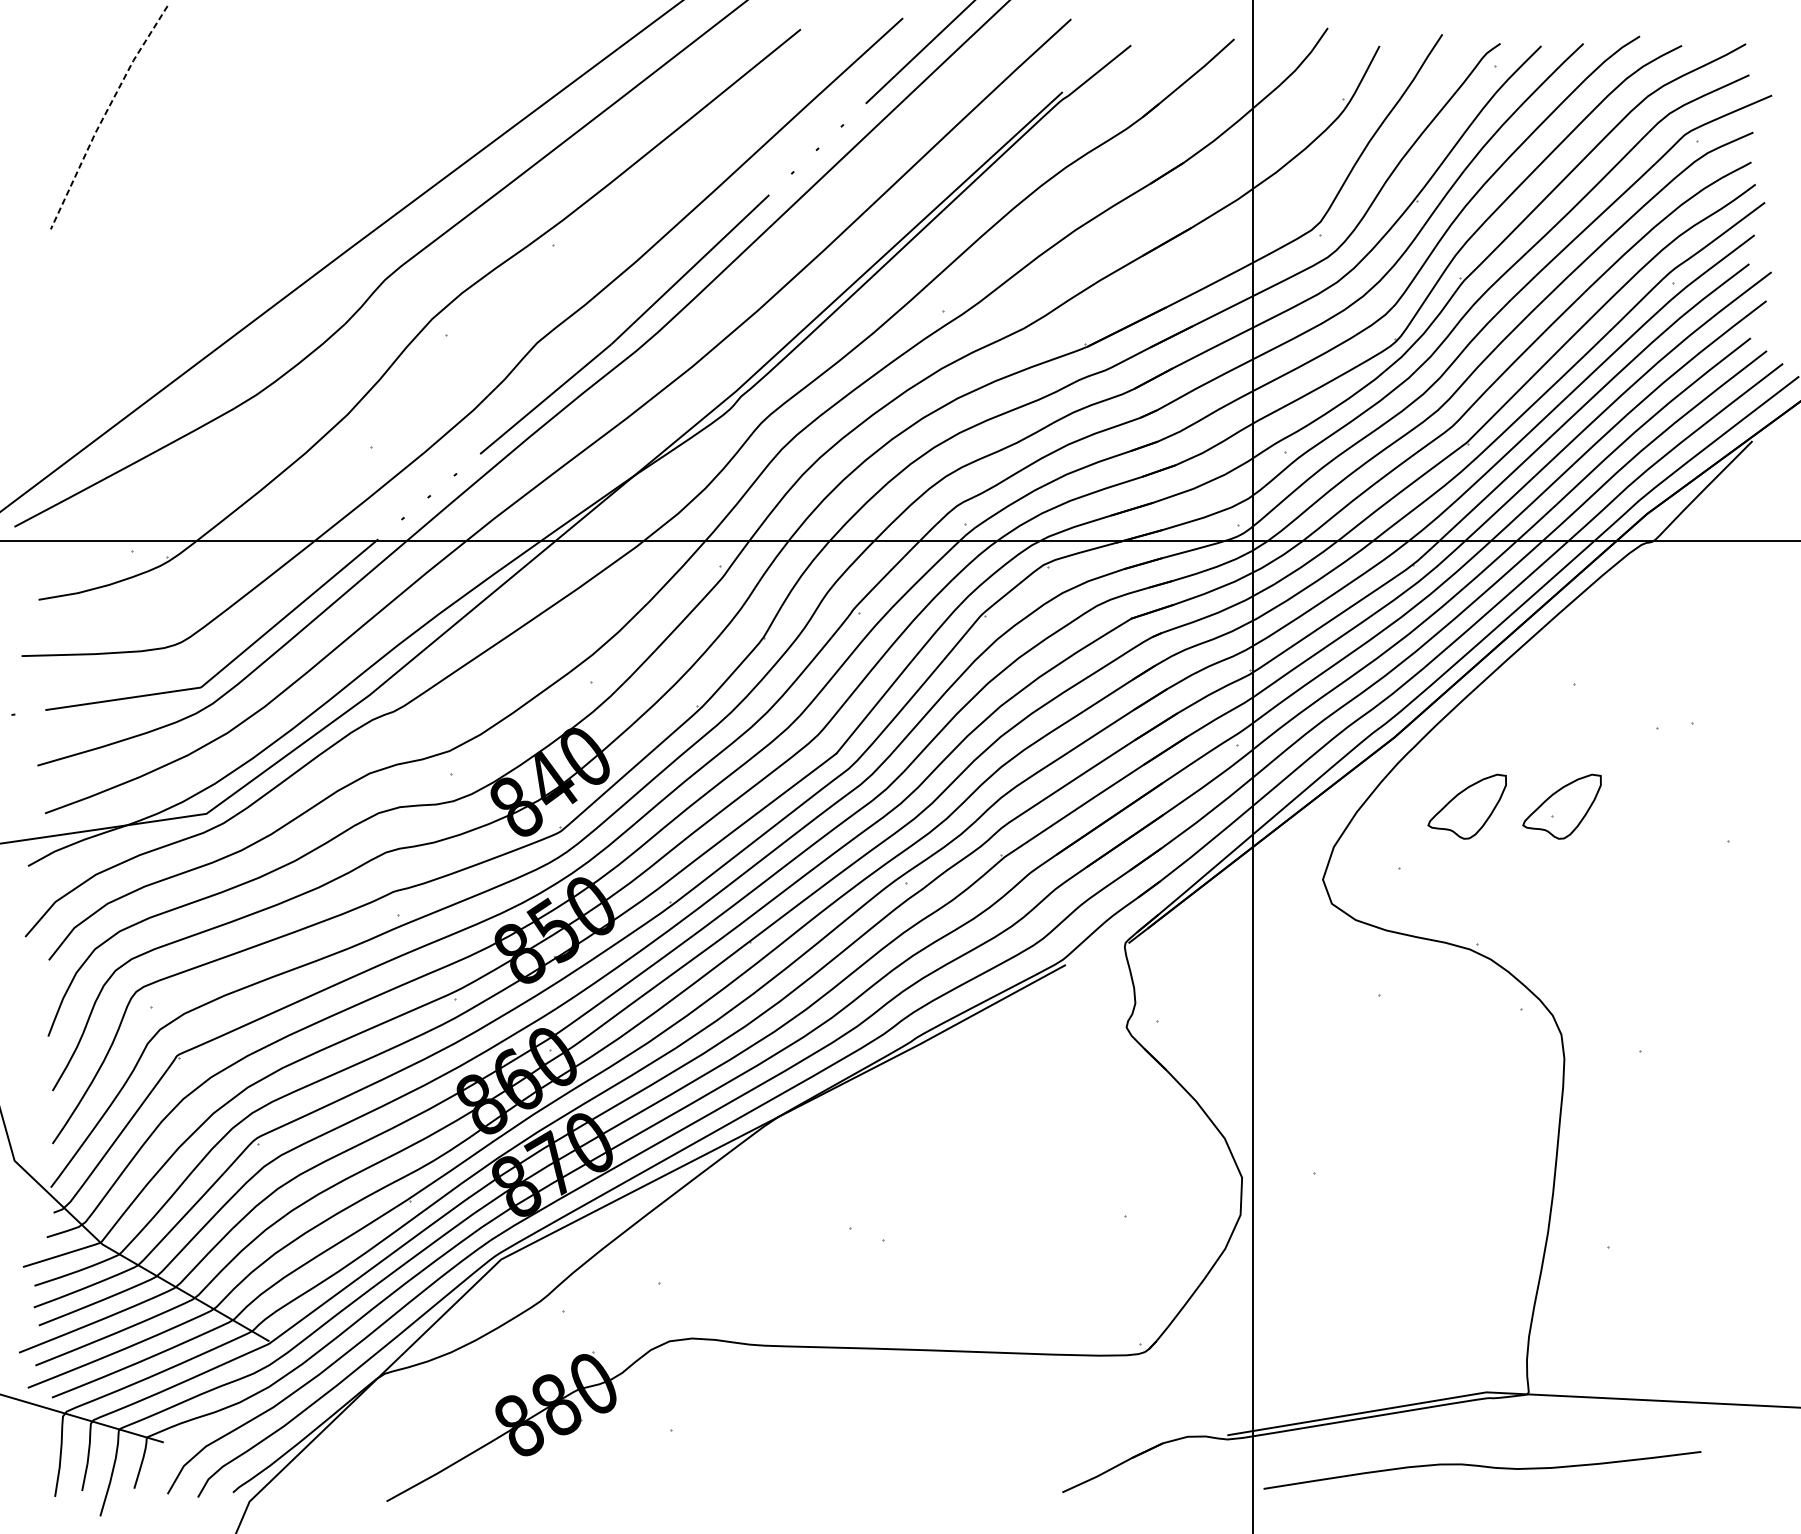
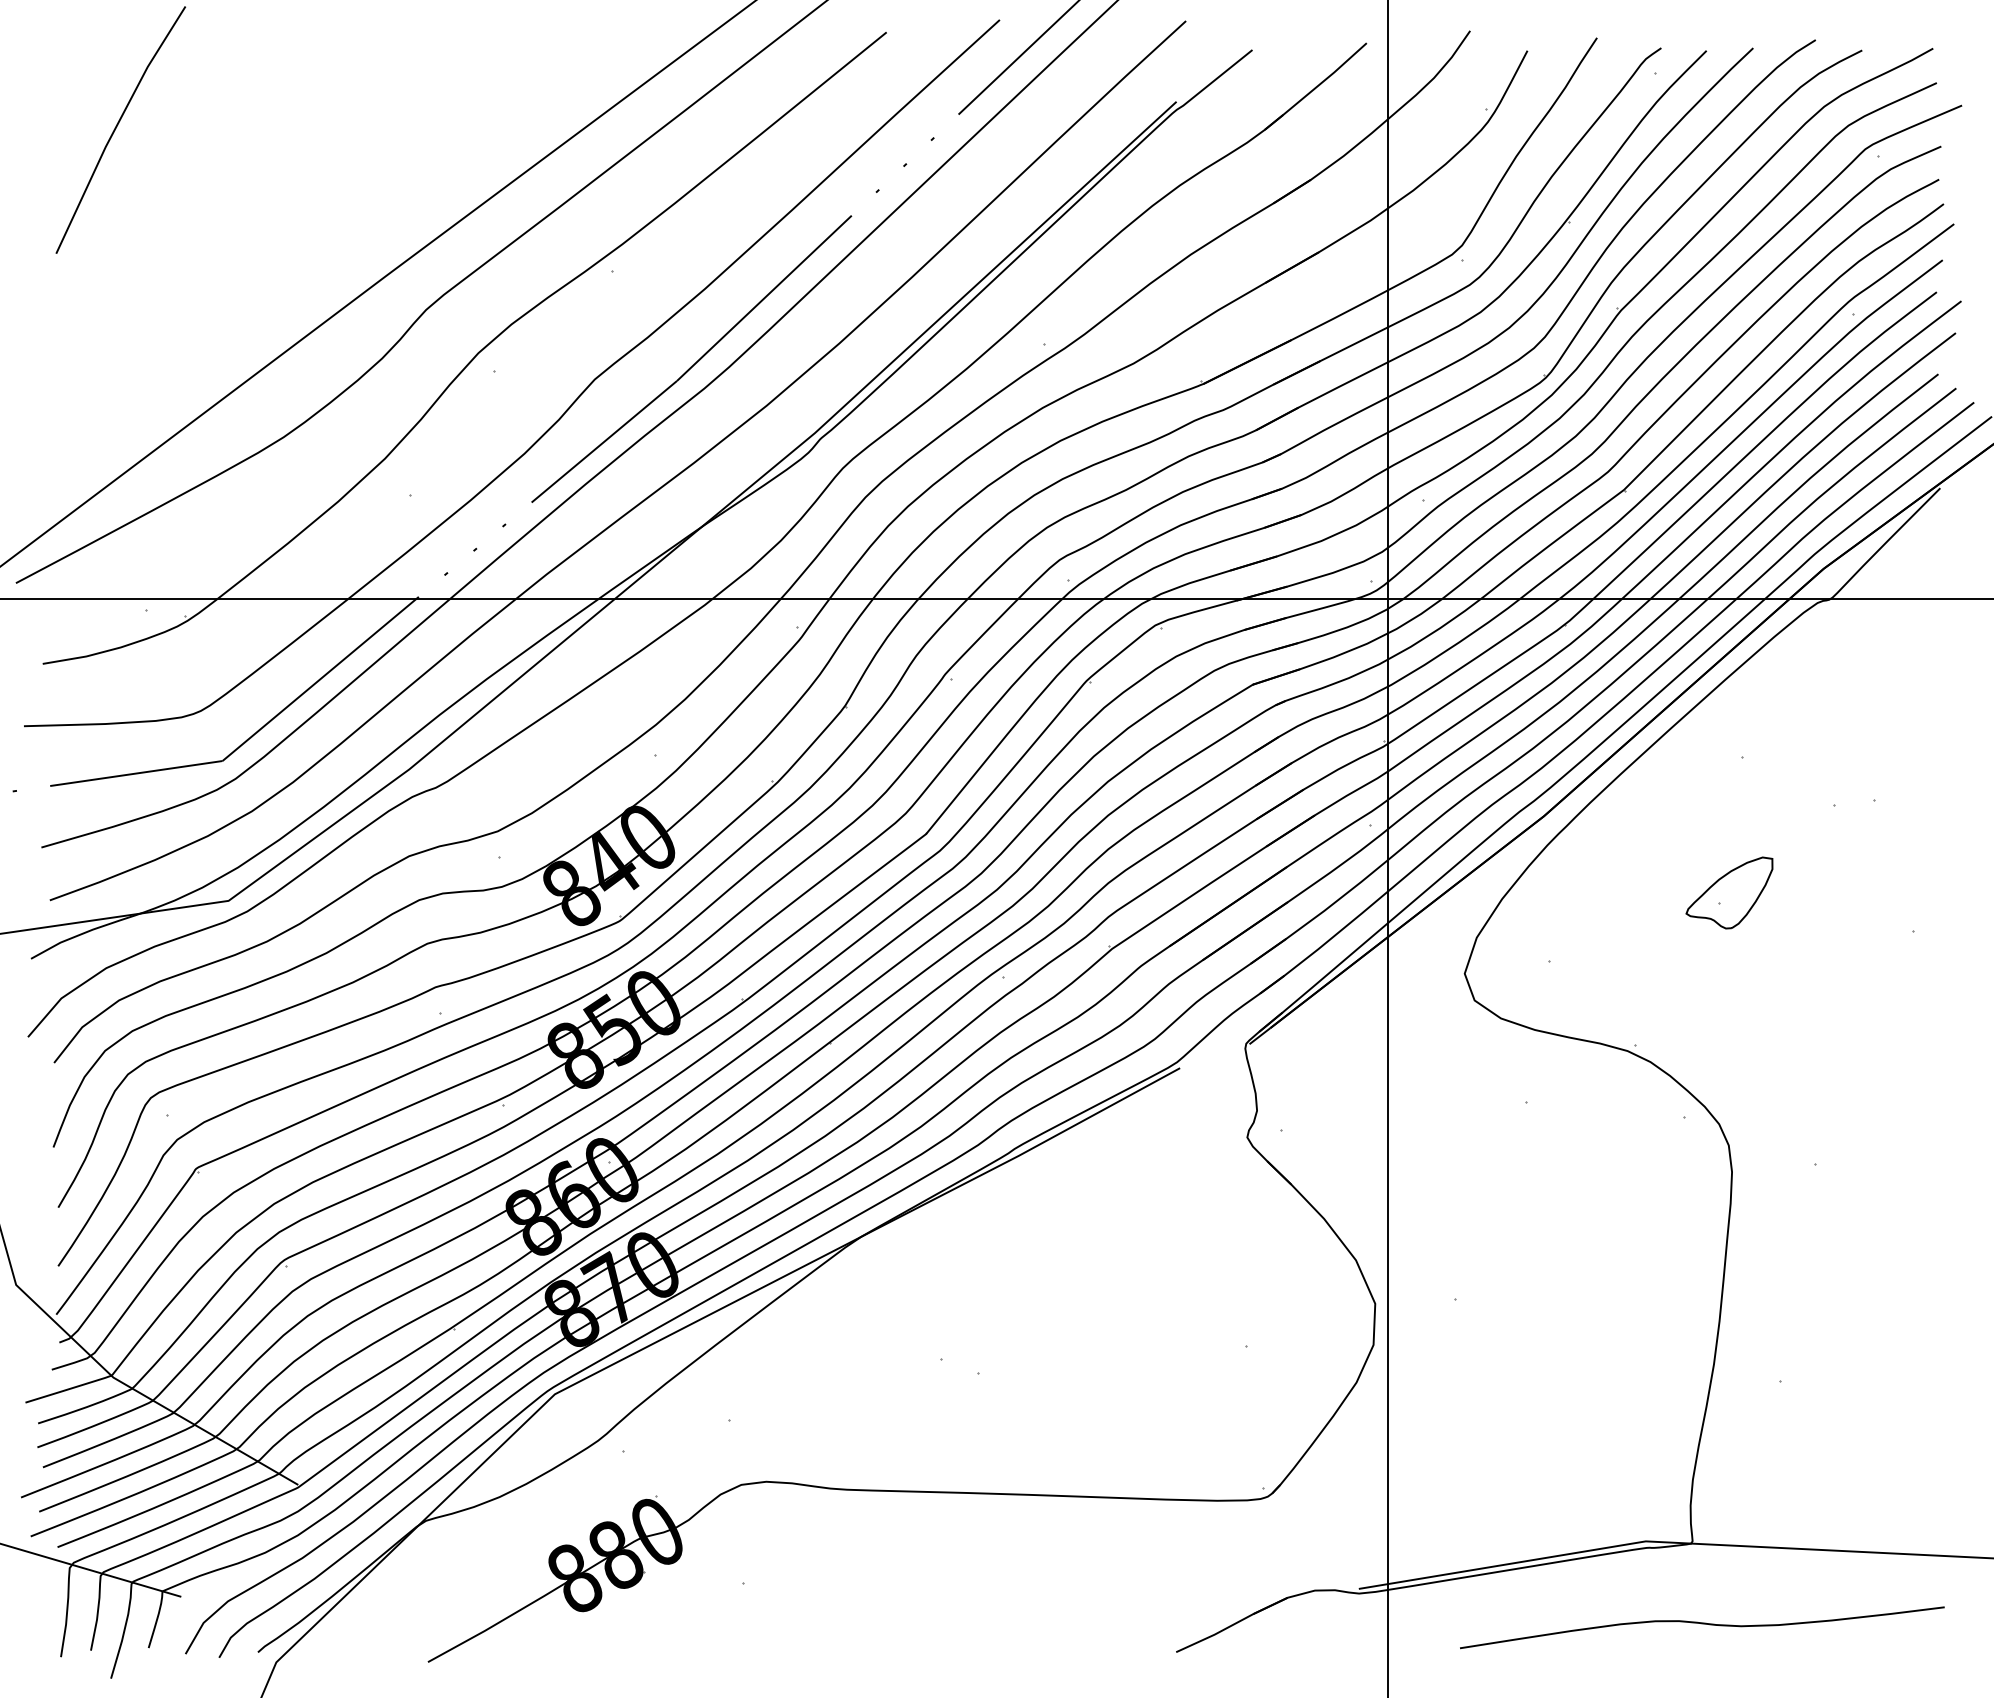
line: (104, 115) -> (115, 127), dashed -> solid
part: (1467, 806) -> (1624, 892), removed
curve: (1482, 1467) -> (1702, 1624), moved

